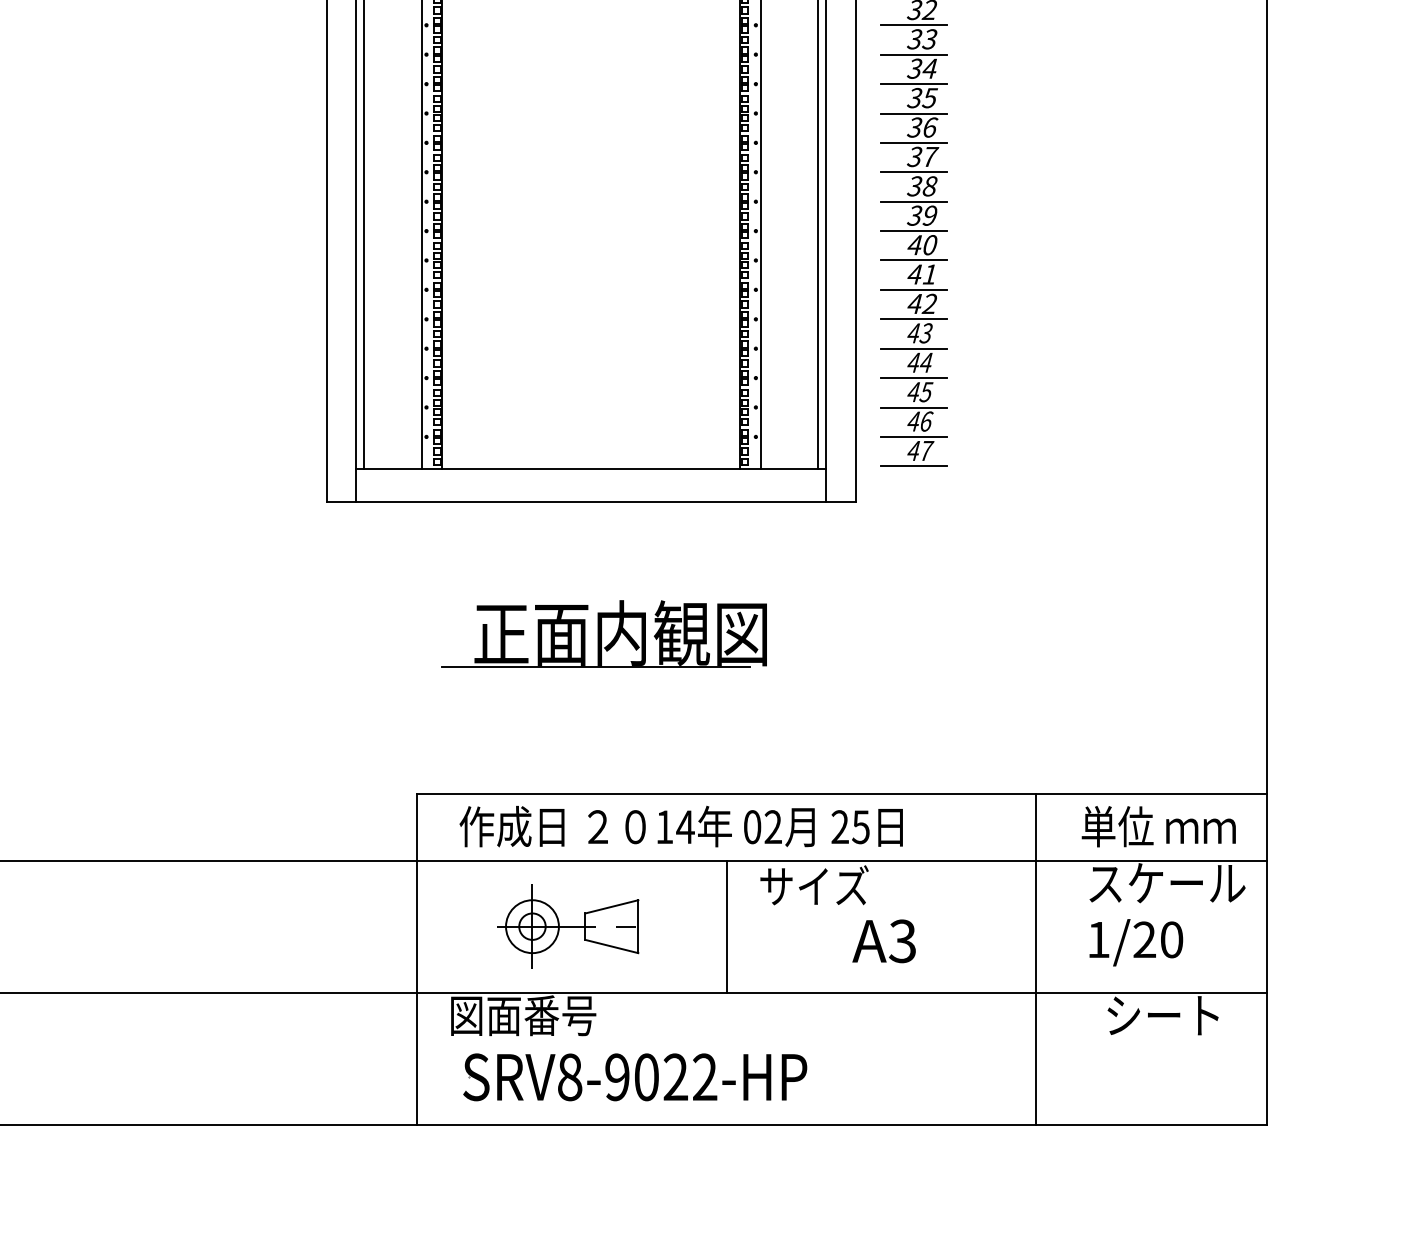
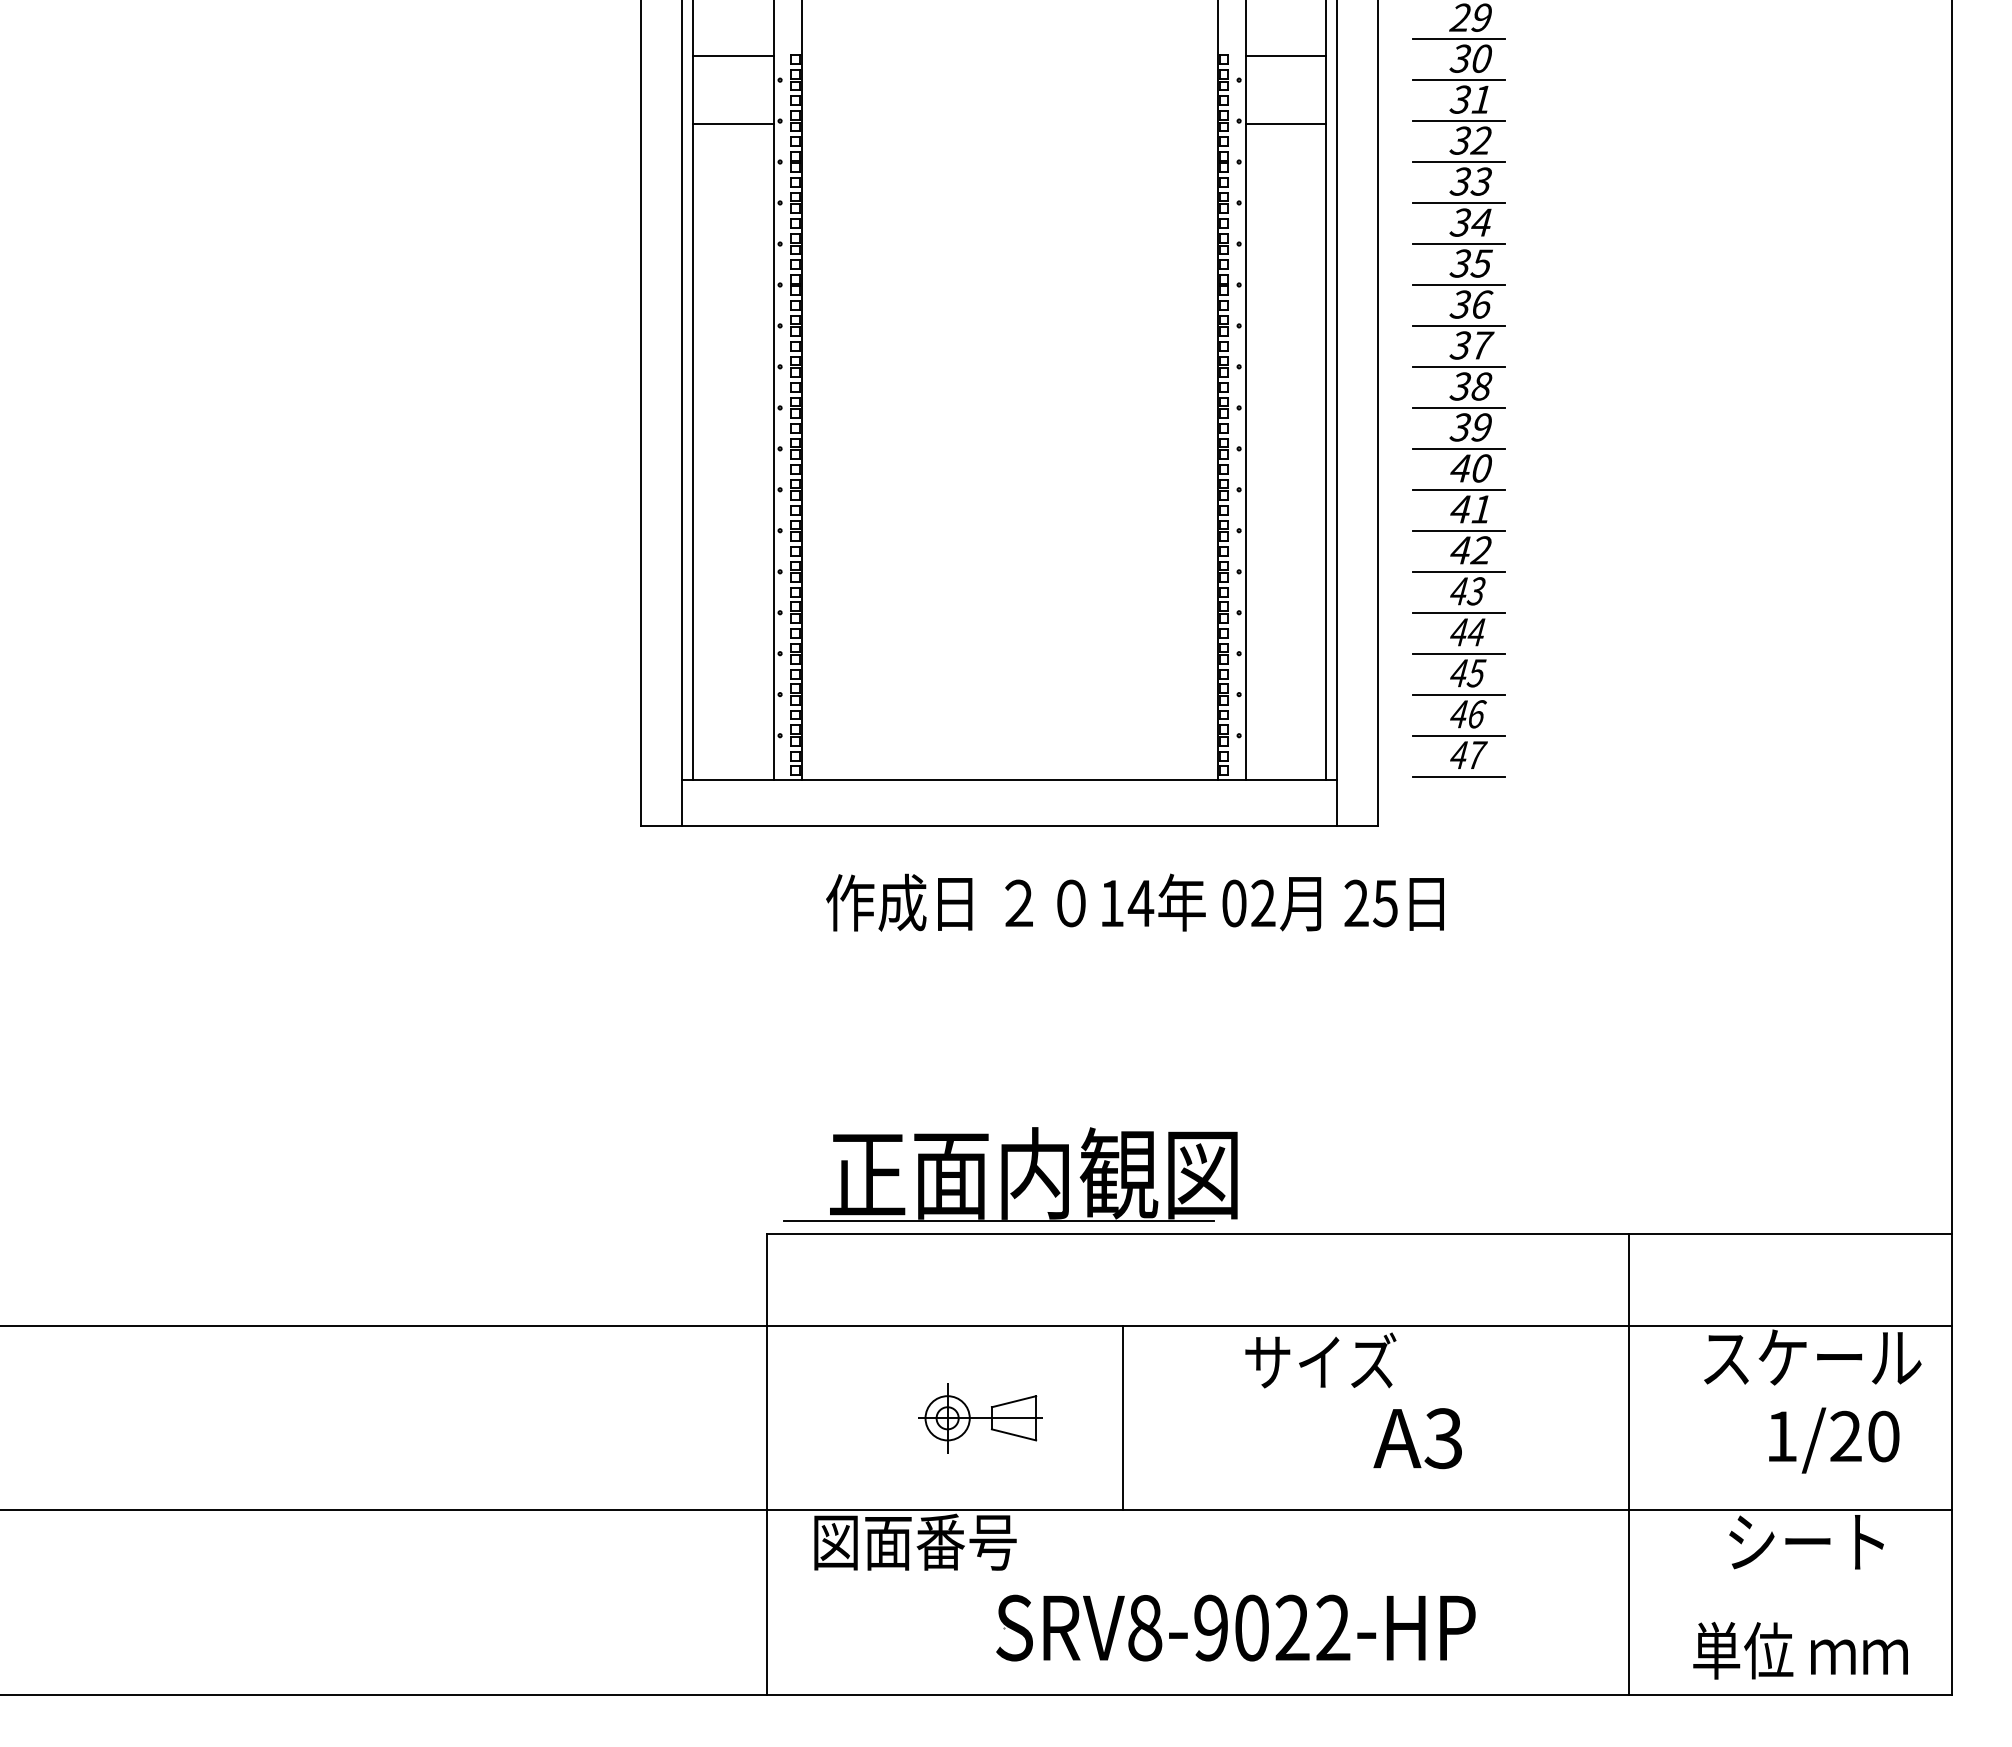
part: (604, 634) -> (1010, 1174), moved
text: (680, 826) -> (1134, 902), moved
text: (1158, 826) -> (1800, 1650), moved
part: (568, 926) -> (977, 1418), size x0.6
line: (726, 926) -> (1123, 1417), moved
text: (1136, 942) -> (1834, 1440), moved
part: (634, 1076) -> (1235, 1627), moved

